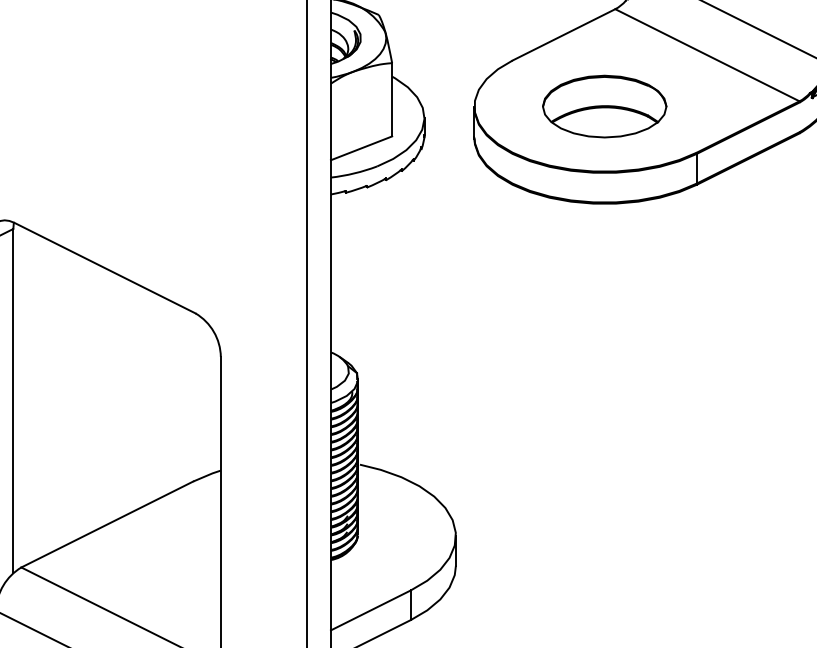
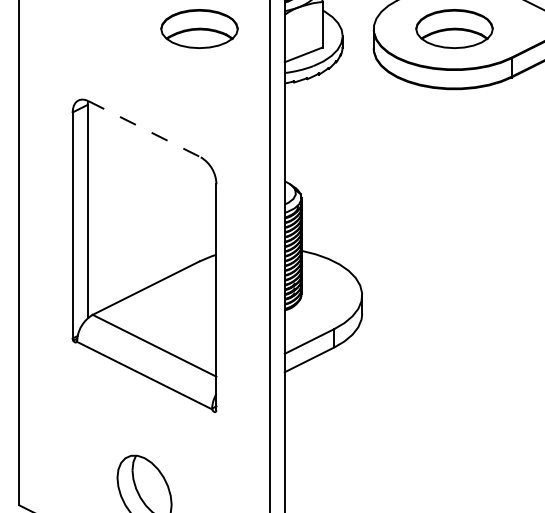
part: (193, 105) -> (199, 28), added
line: (104, 268) -> (144, 129), solid -> dashed

